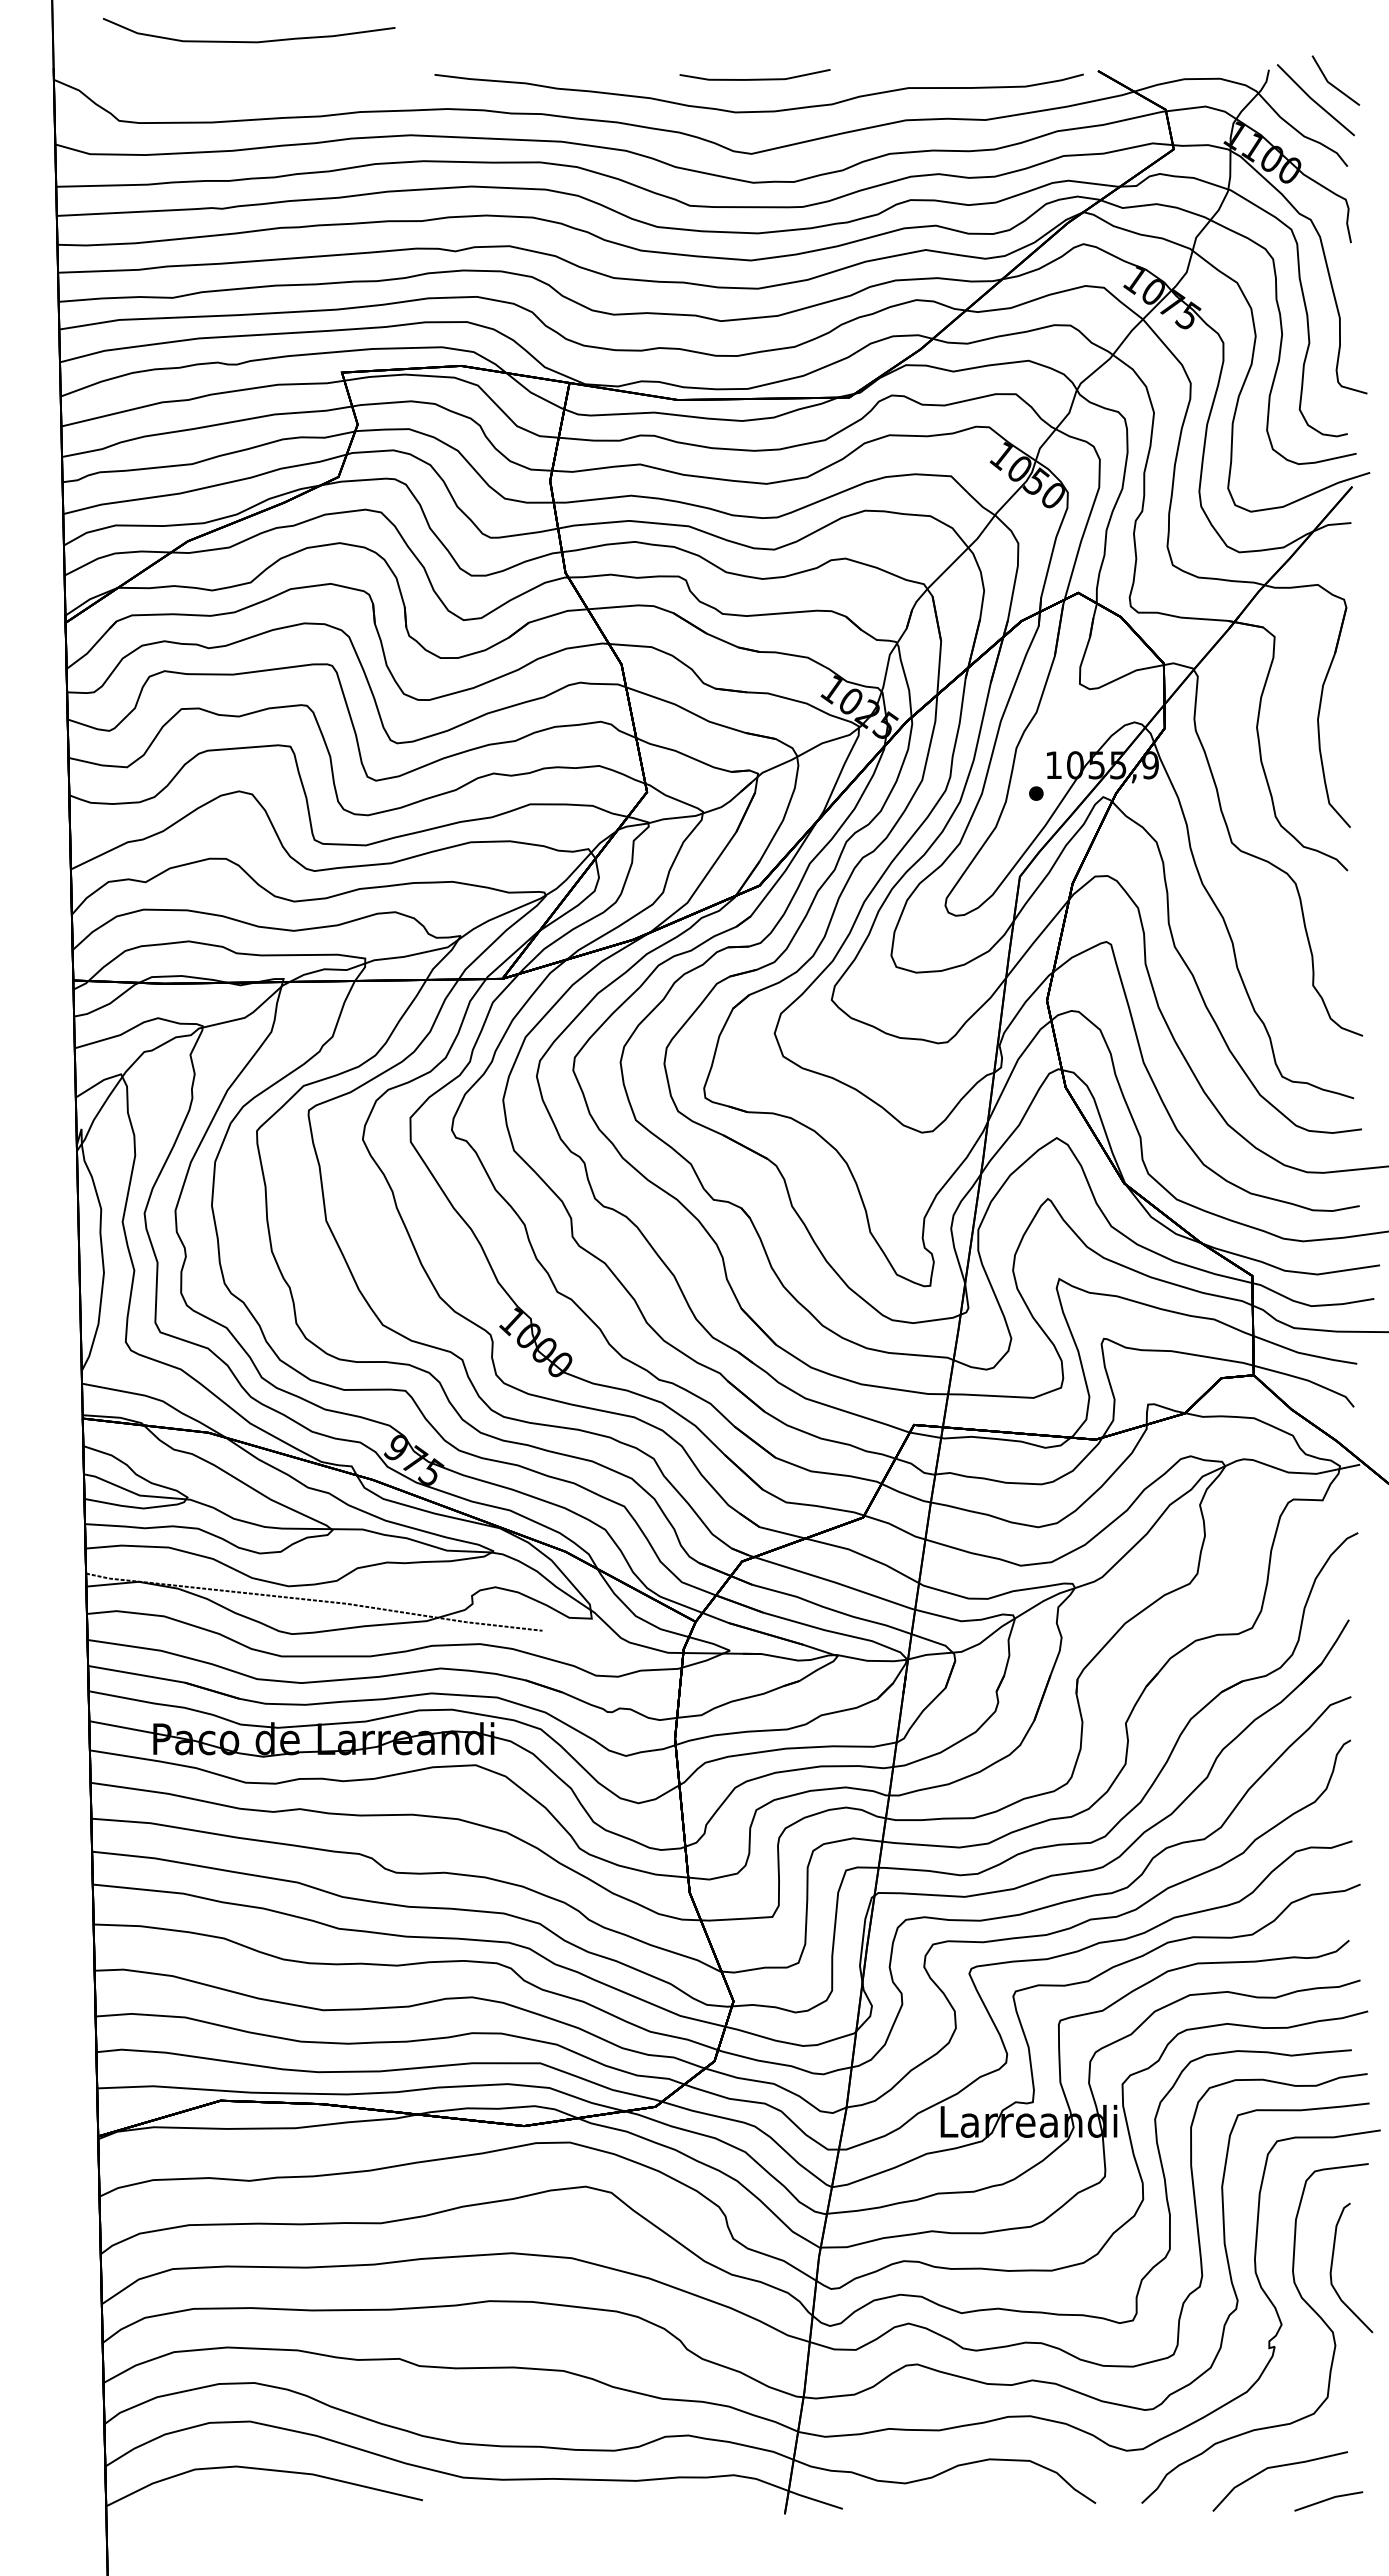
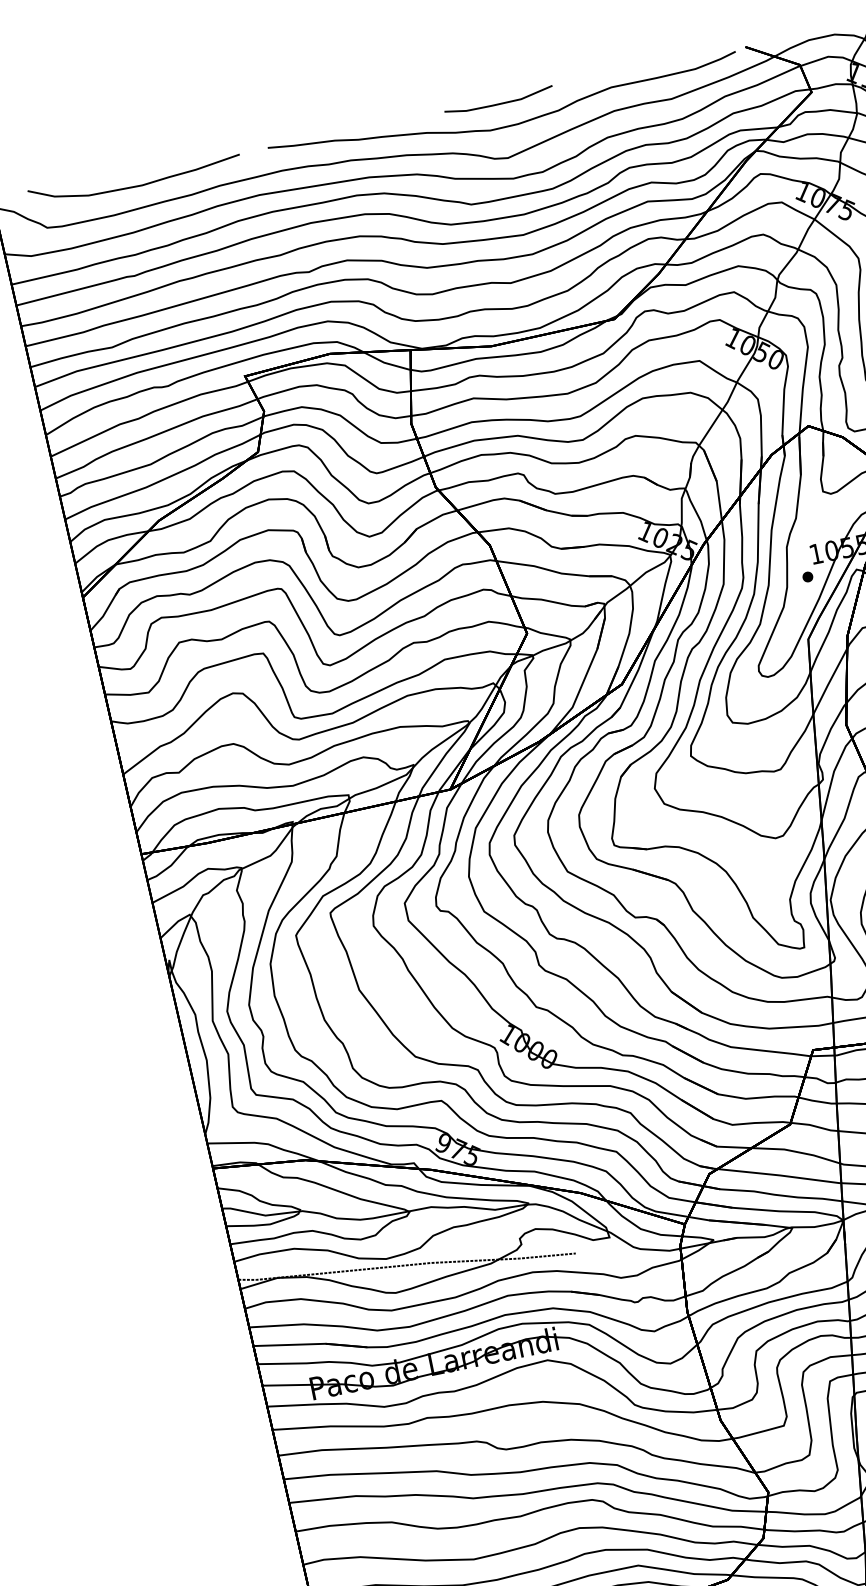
curve: (248, 41) -> (135, 186), moved

